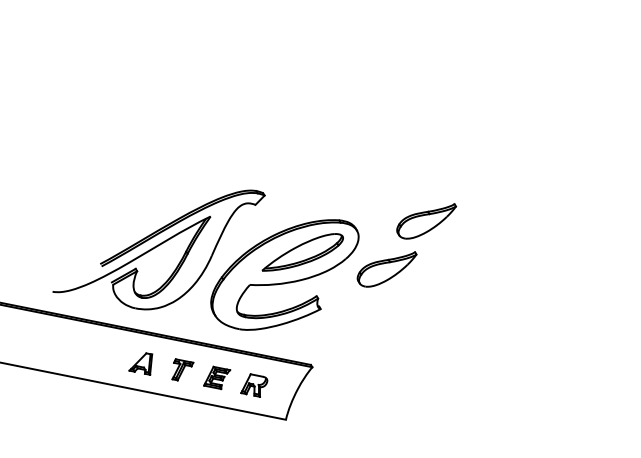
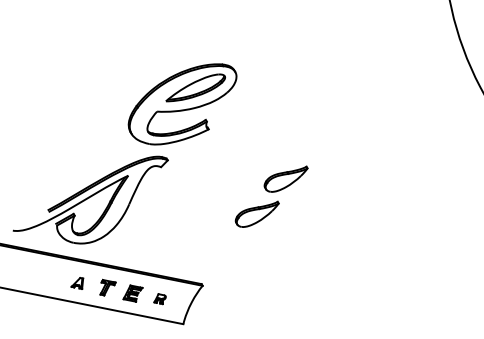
part: (284, 275) -> (182, 104), moved
part: (141, 364) -> (77, 283), size x0.7
part: (253, 384) -> (159, 298), size x0.6

